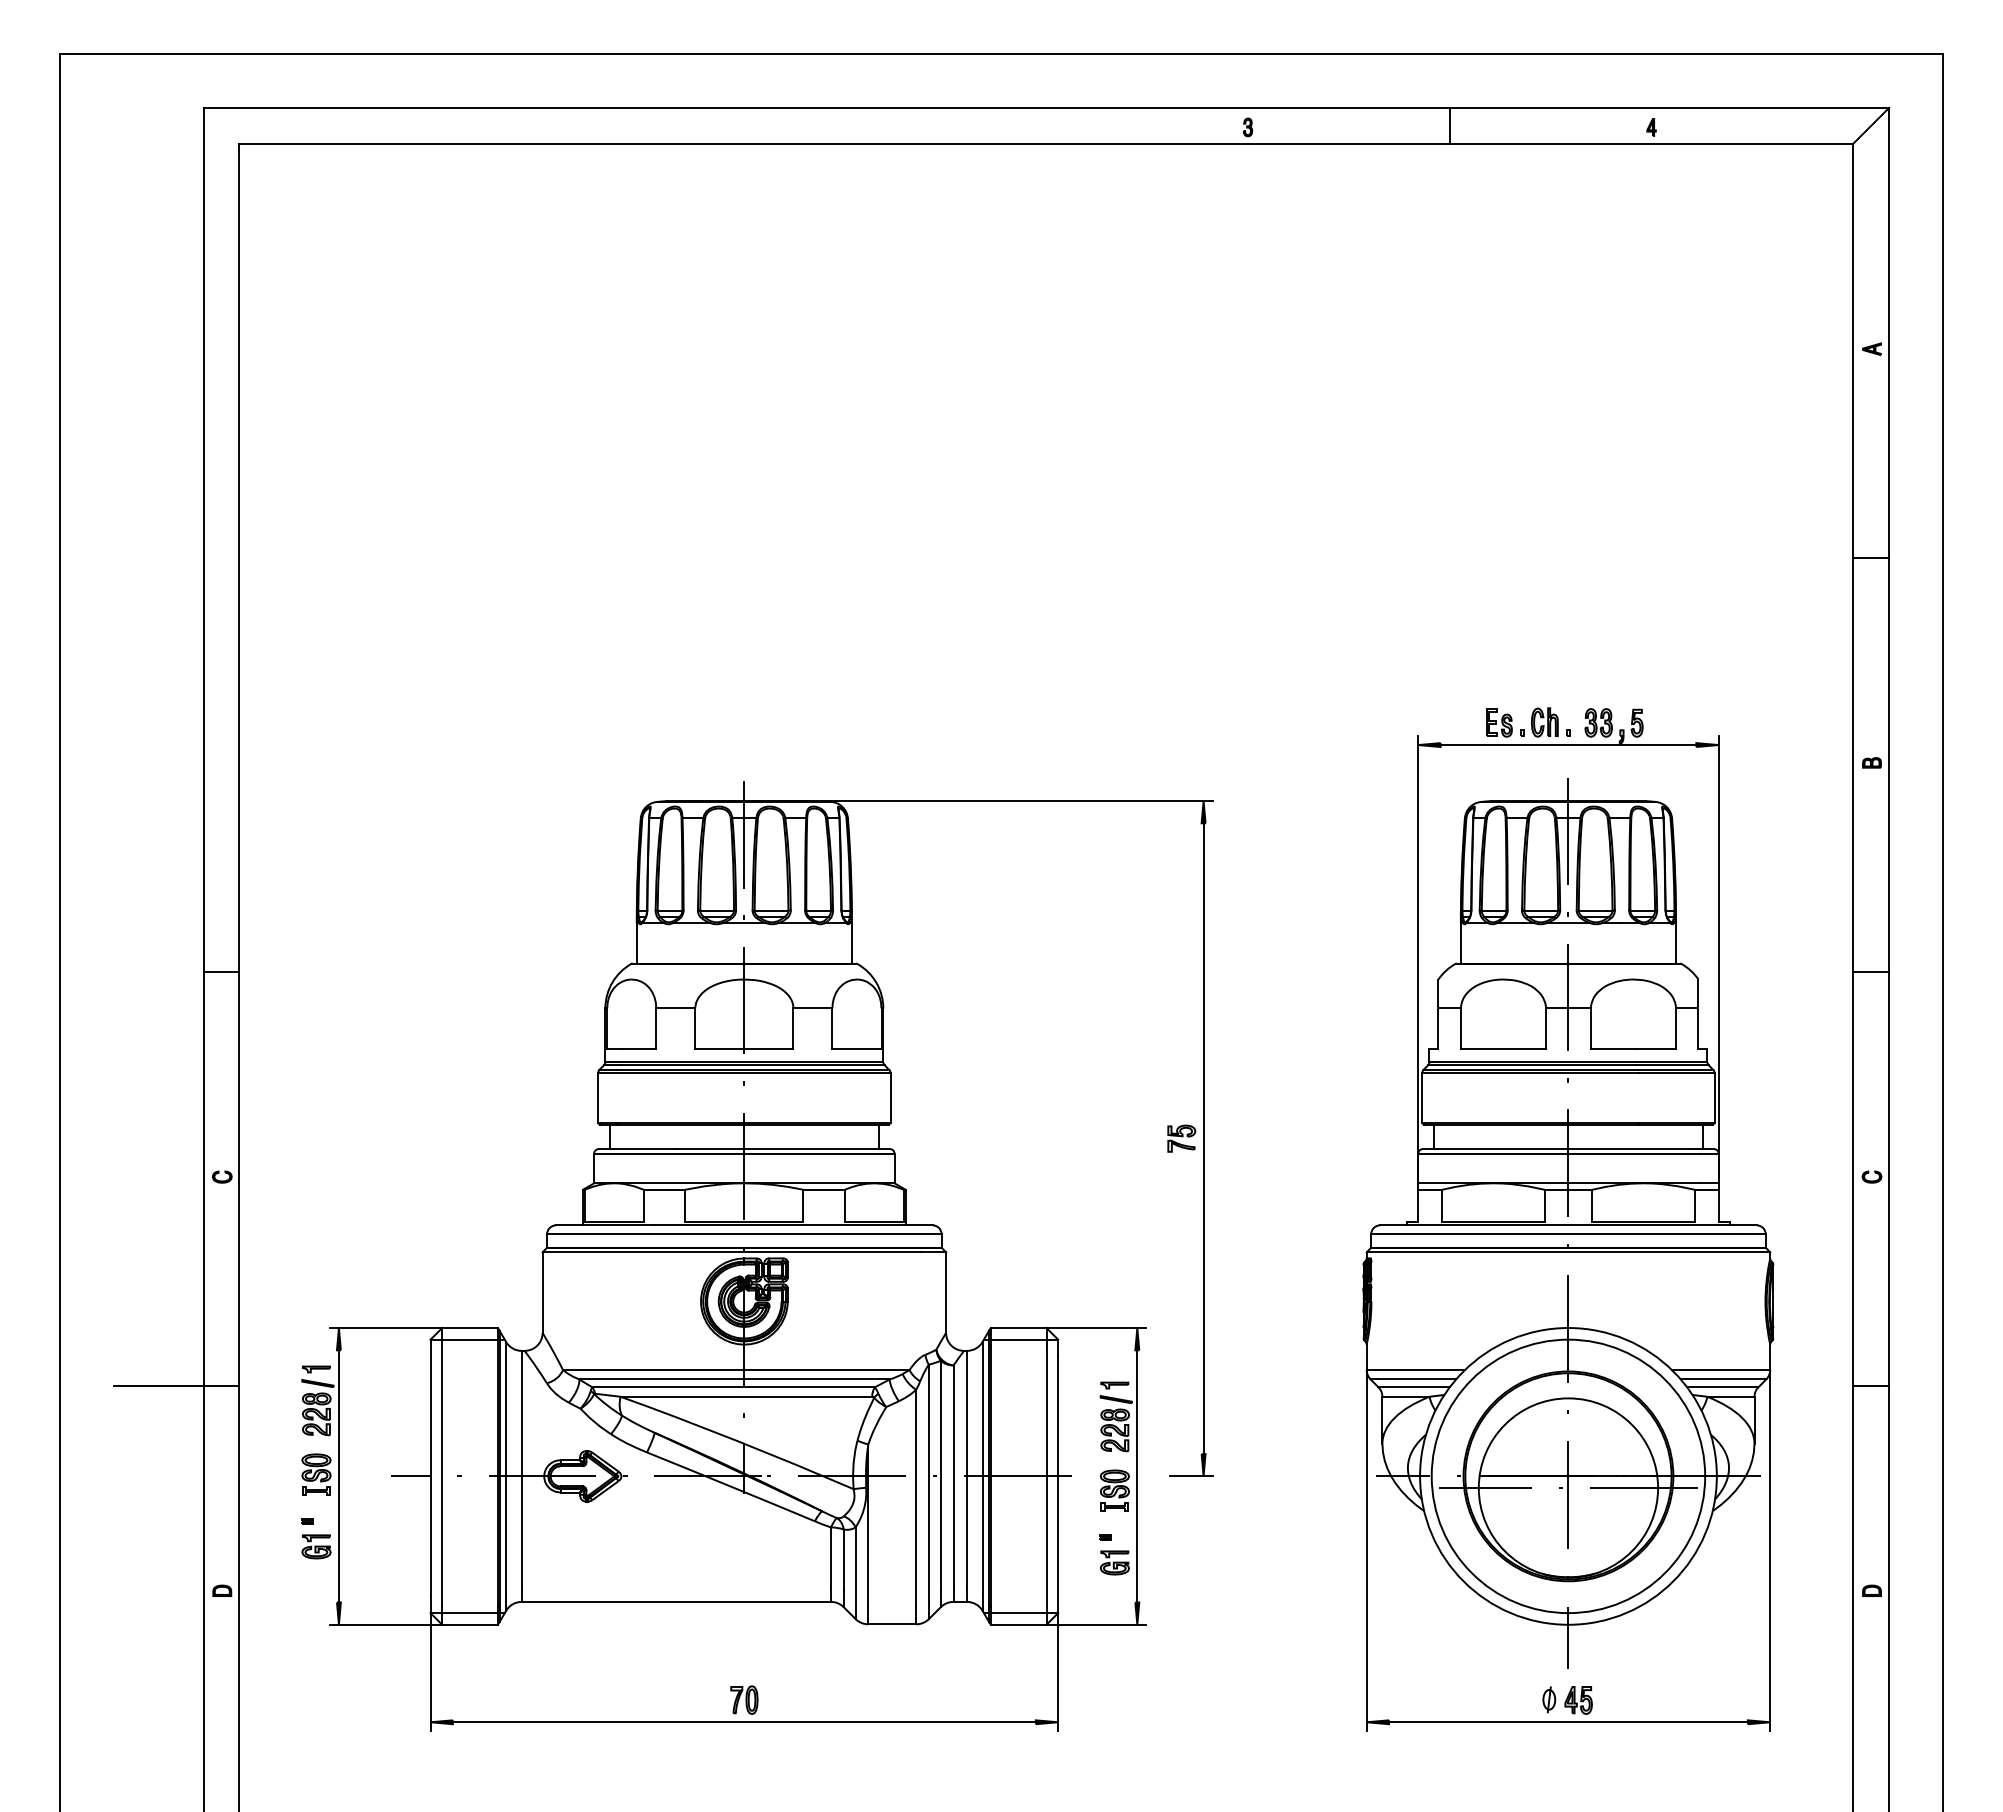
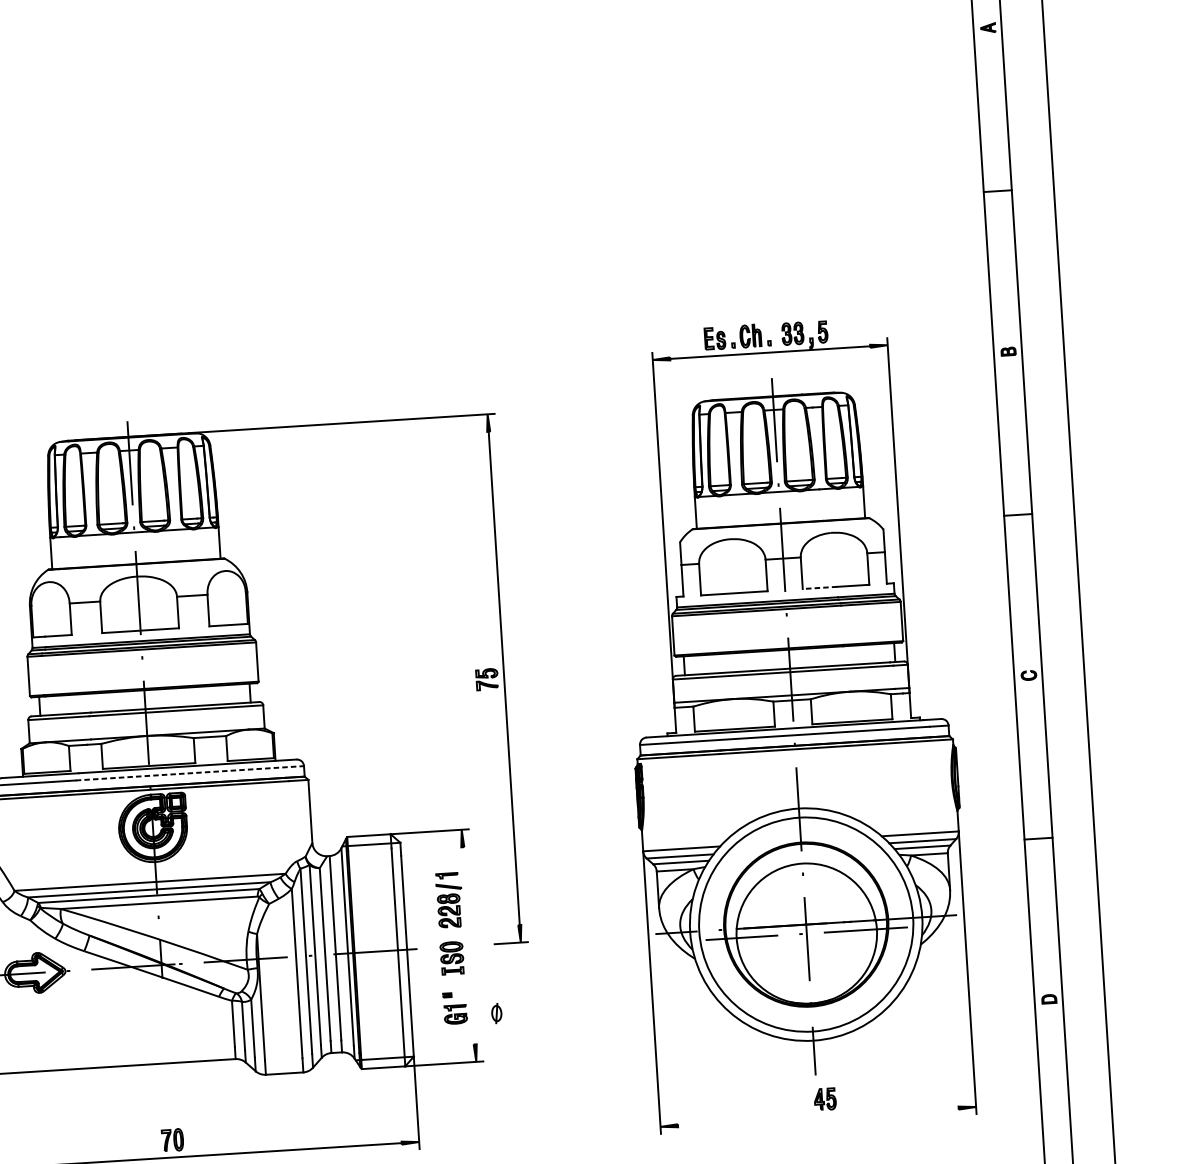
line: (1612, 1048) -> (819, 587), solid -> dashed
line: (795, 1234) -> (189, 773), solid -> dashed
line: (1137, 1476) -> (469, 945), removed
part: (1549, 1699) -> (496, 1013), moved
line: (1568, 1722) -> (818, 1117), removed

